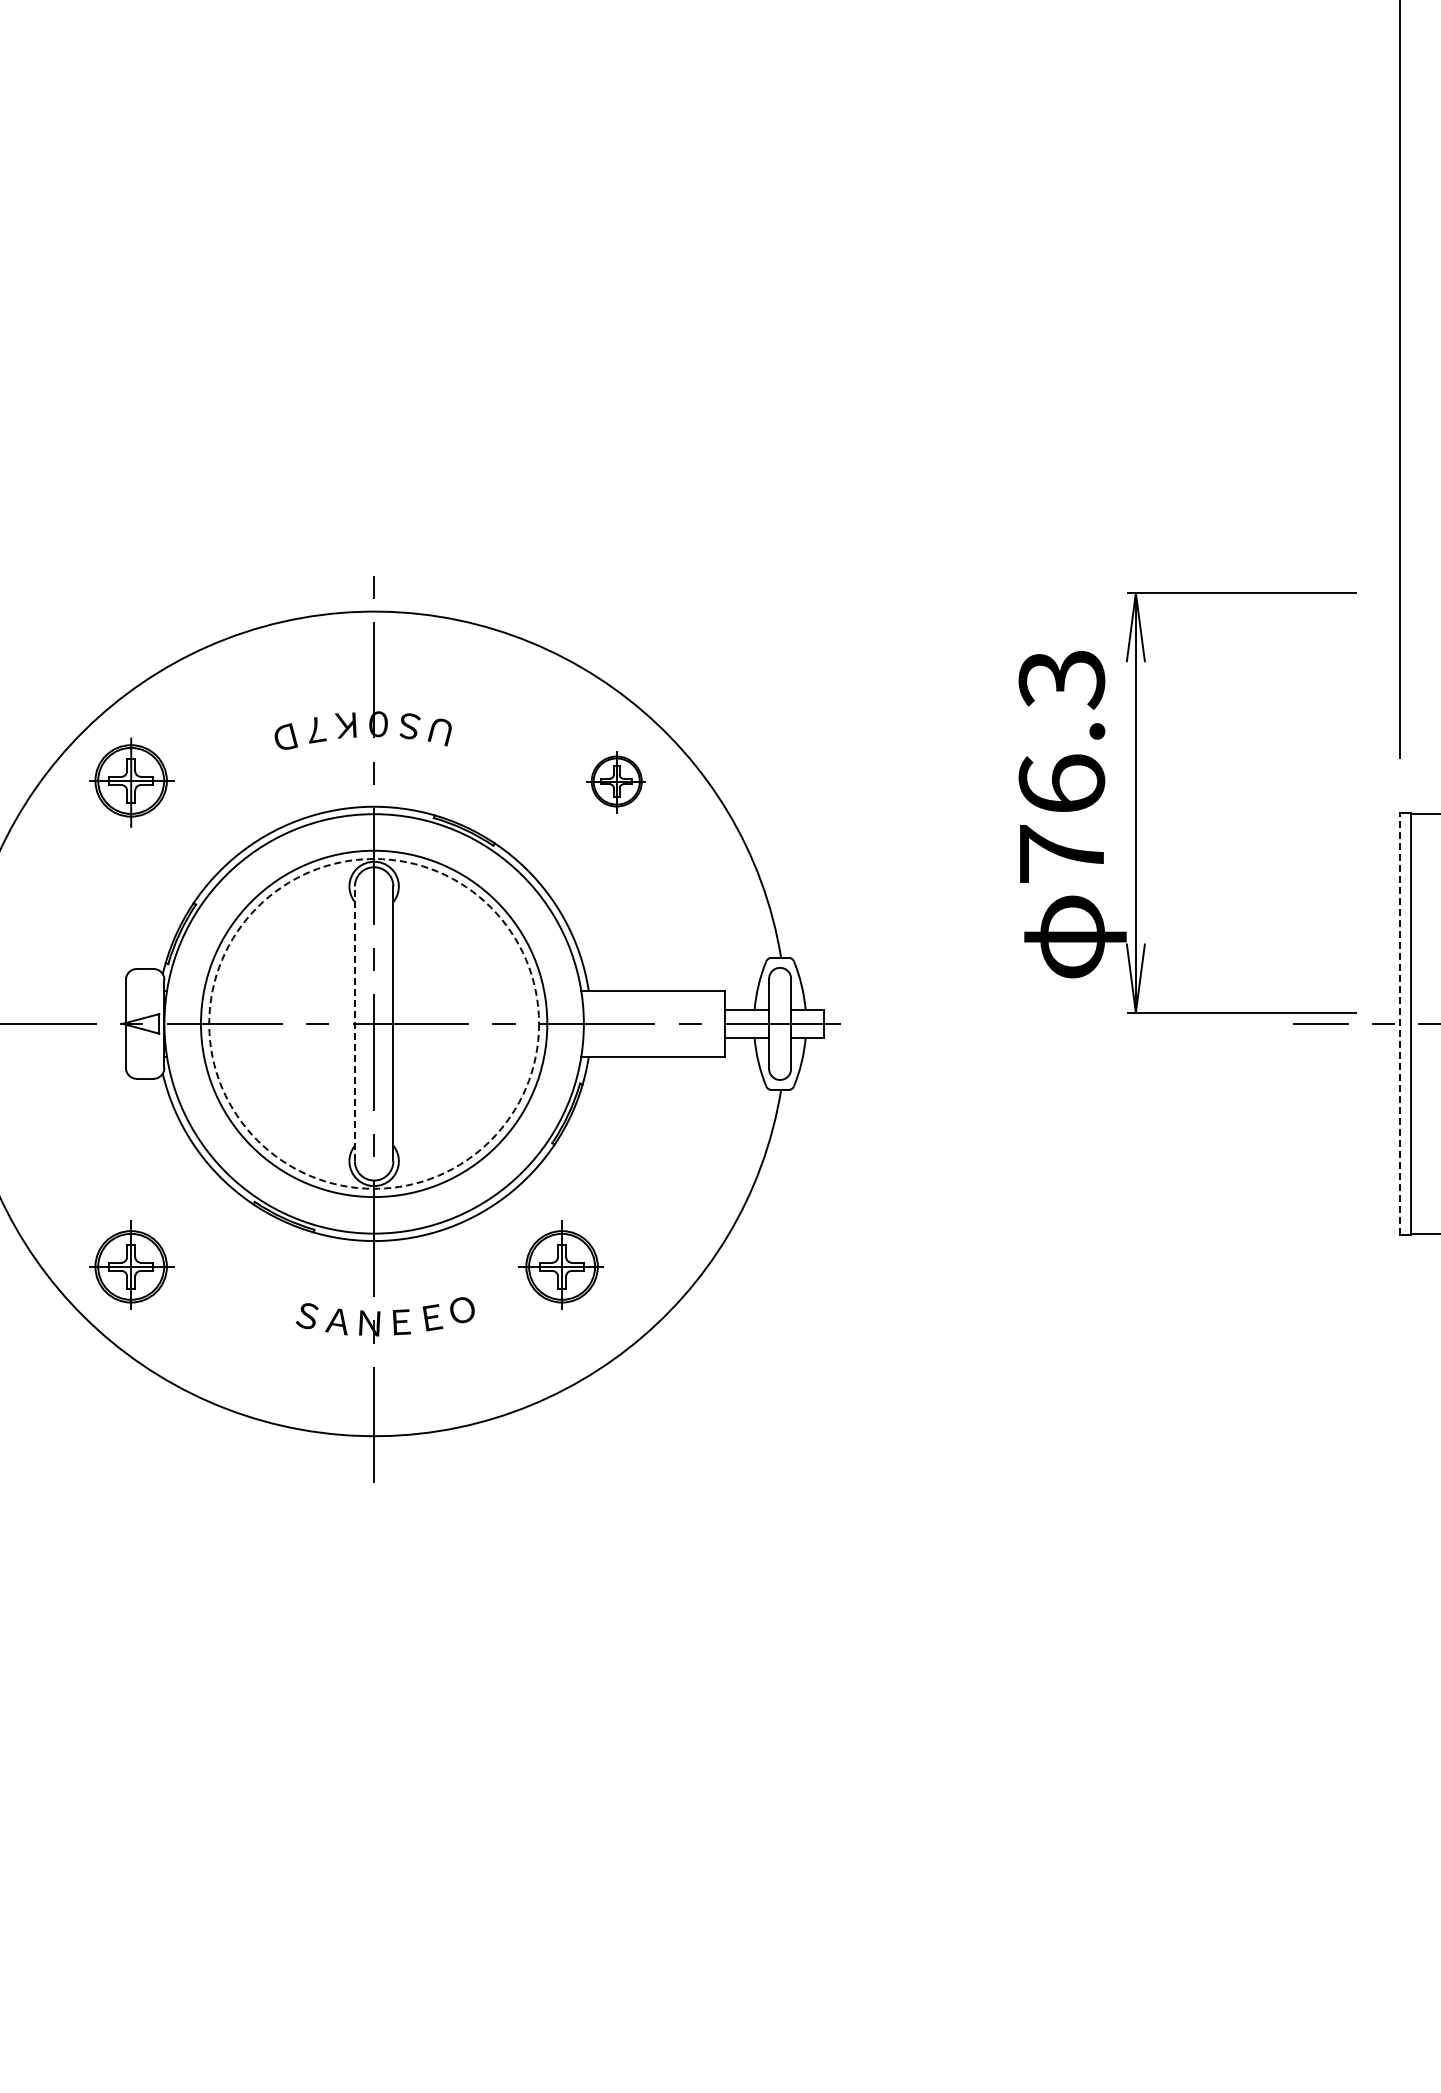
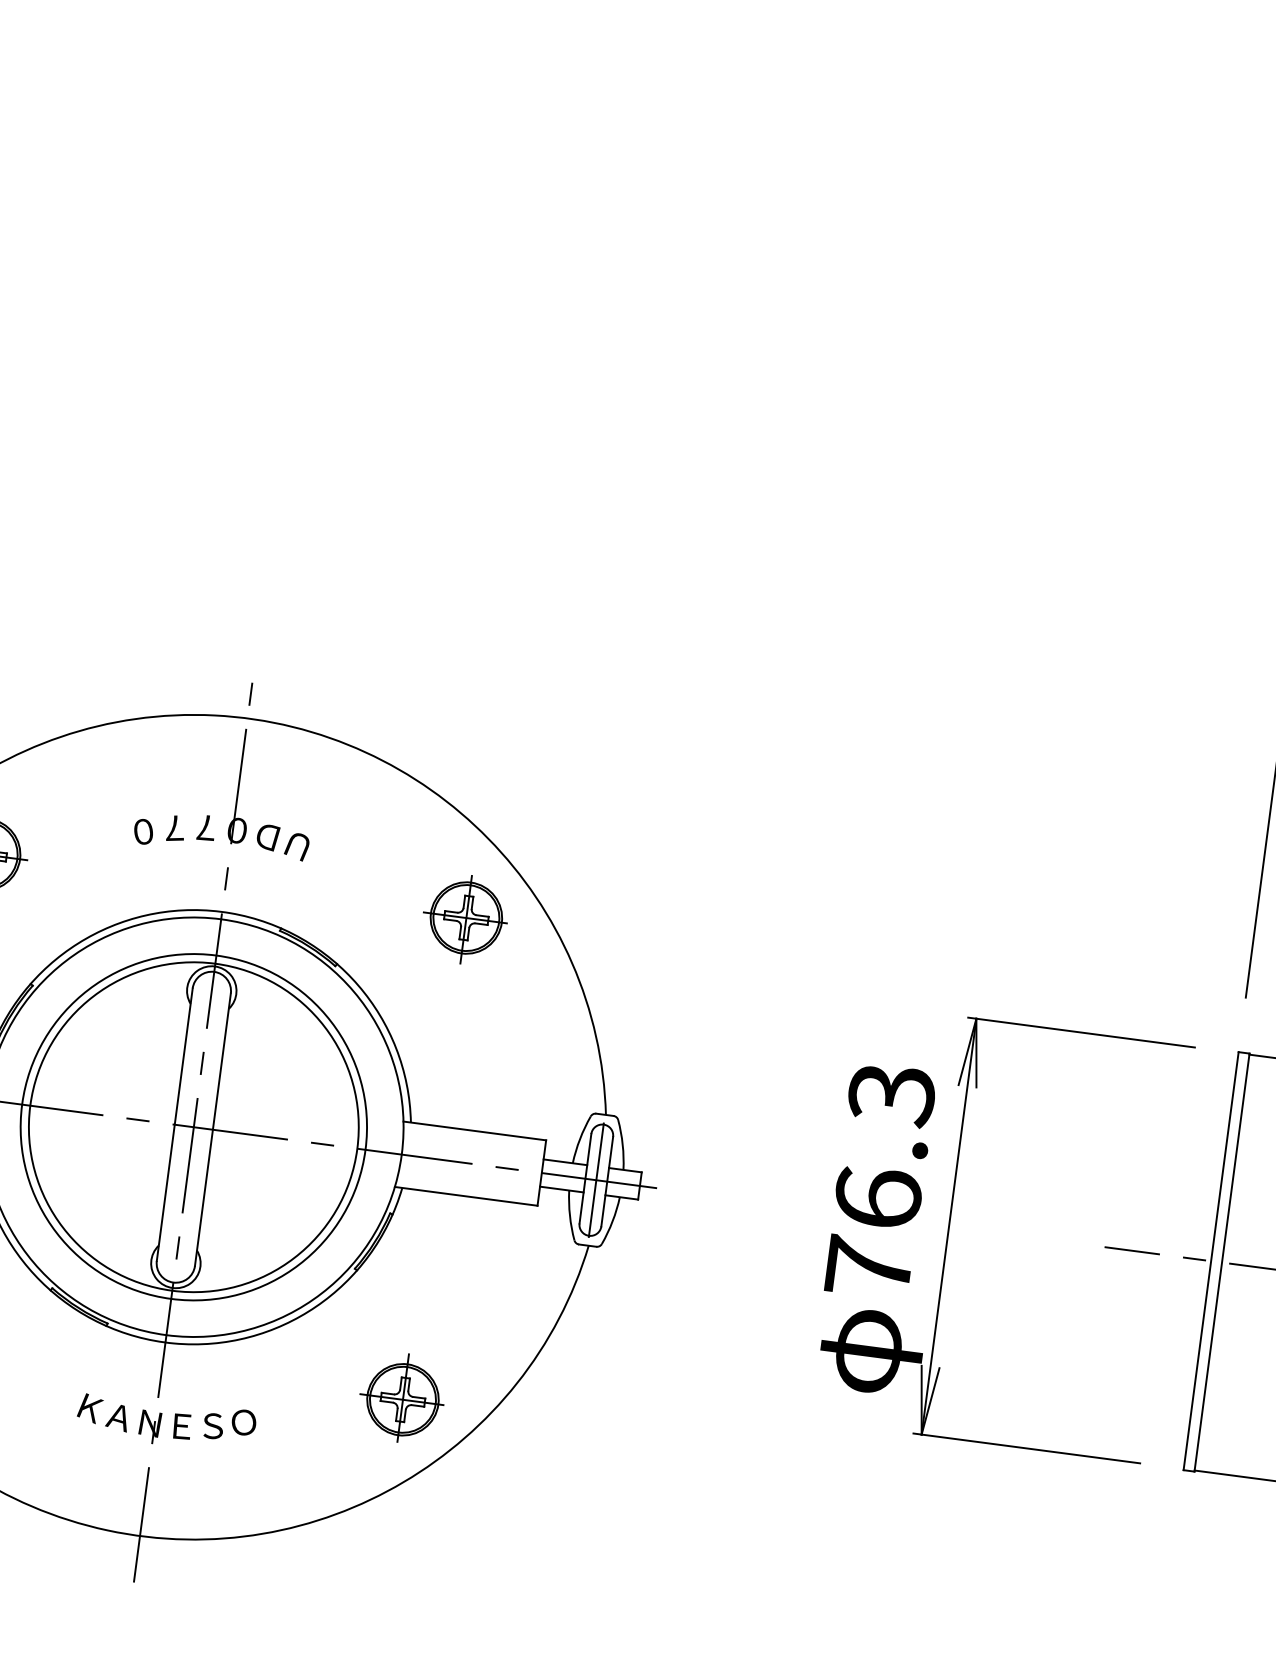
text: (345, 725) -> (204, 827), Ｋ -> ７
text: (409, 726) -> (267, 836), Ｓ -> Ｄ
text: (285, 736) -> (143, 830), Ｄ -> ０
part: (615, 782) -> (464, 919), size x1.43
part: (1136, 802) -> (949, 1226), moved
line: (354, 1023) -> (174, 1124), dashed -> solid
circle: (374, 1023) -> (194, 1126), dashed -> solid
line: (1400, 1023) -> (1211, 1260), dashed -> solid
line: (780, 1024) -> (596, 1180), added
part: (560, 1264) -> (401, 1397), moved
text: (307, 1316) -> (89, 1408), Ｓ -> Ｋ
text: (432, 1317) -> (213, 1425), Ｅ -> Ｓ

